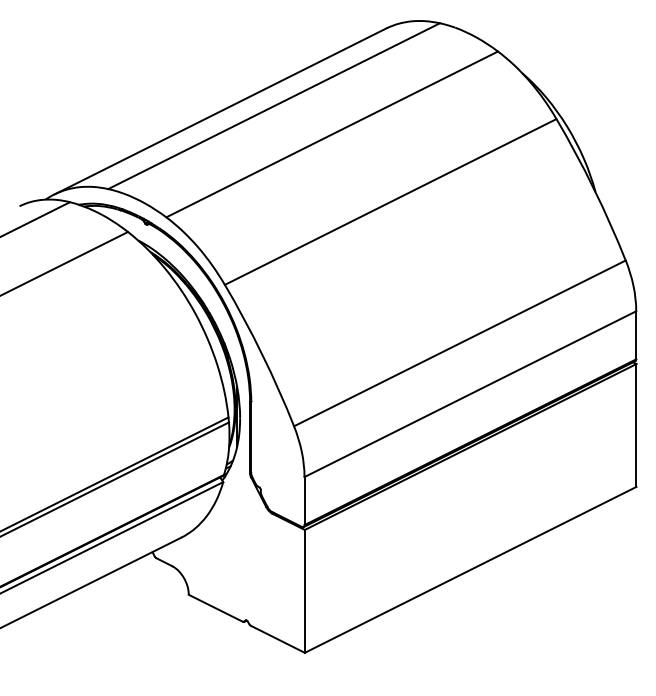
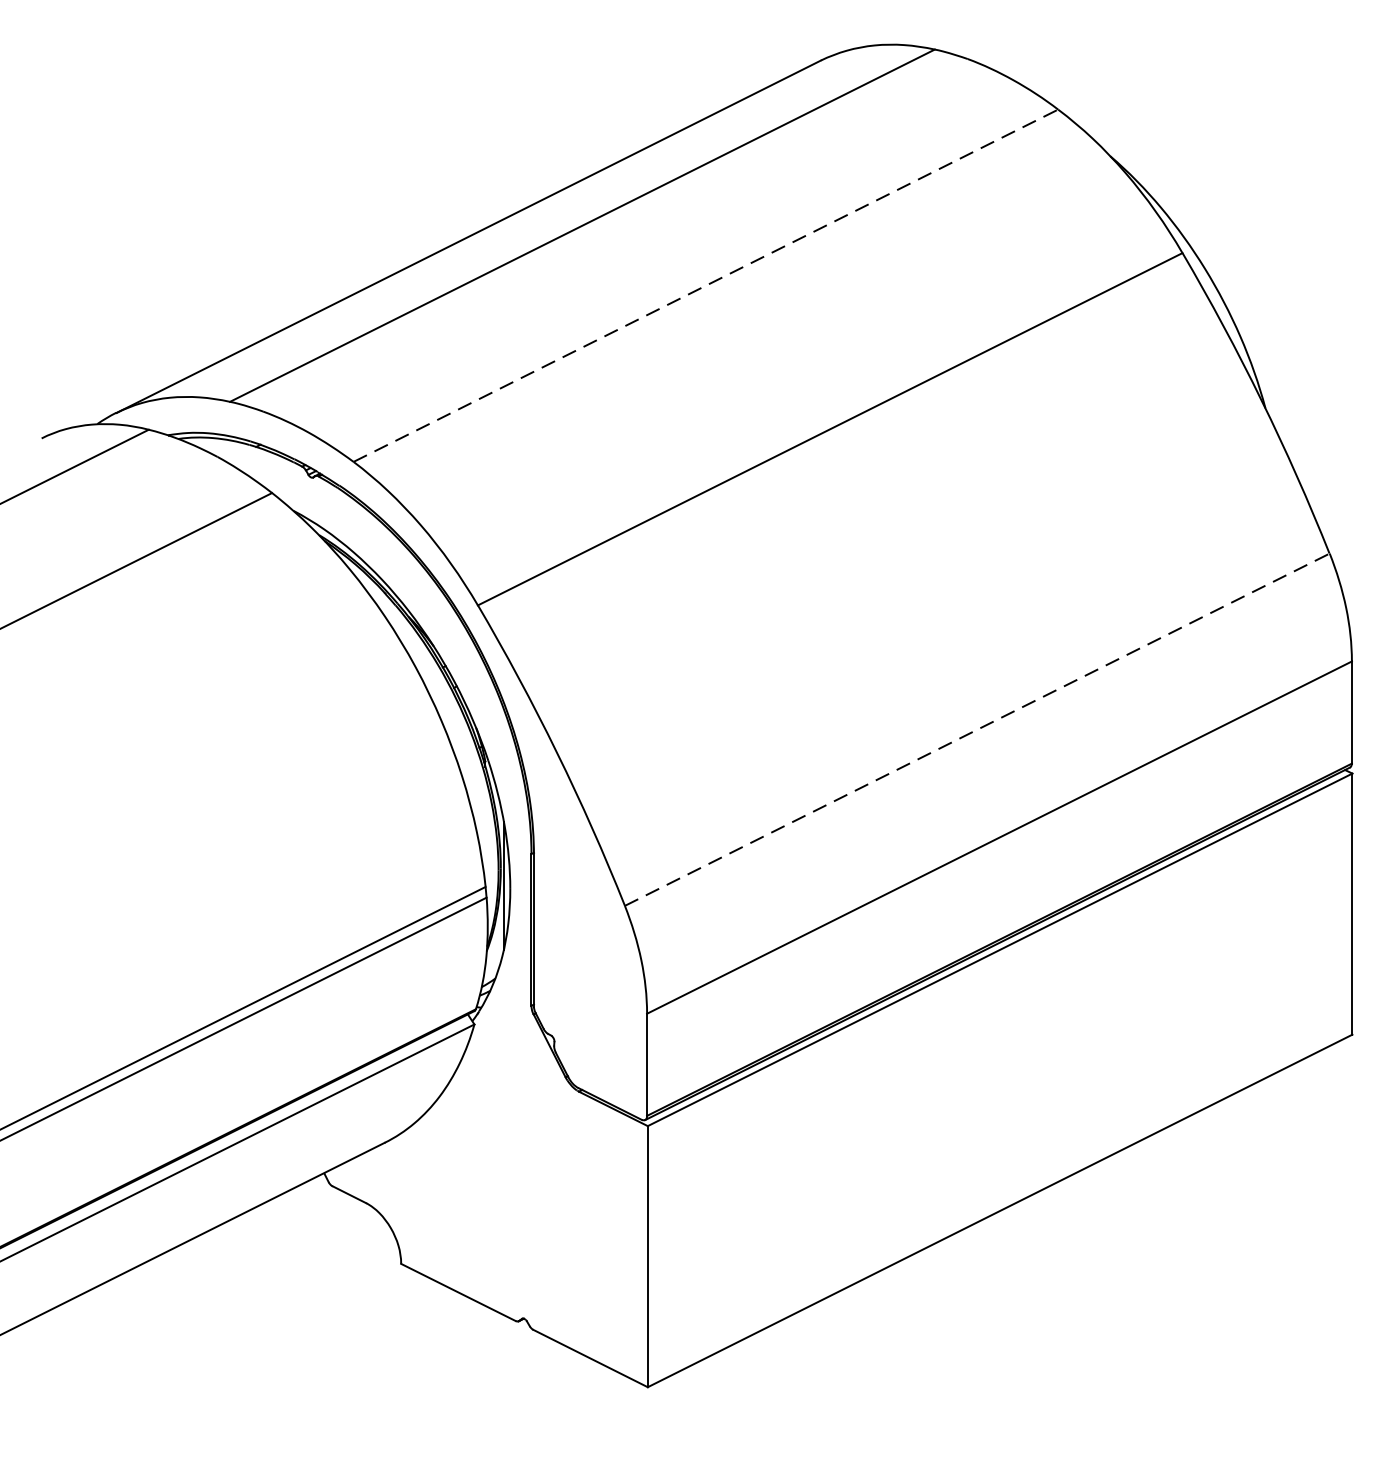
line: (332, 134) -> (706, 285), solid -> dashed
line: (460, 343) -> (978, 729), solid -> dashed

